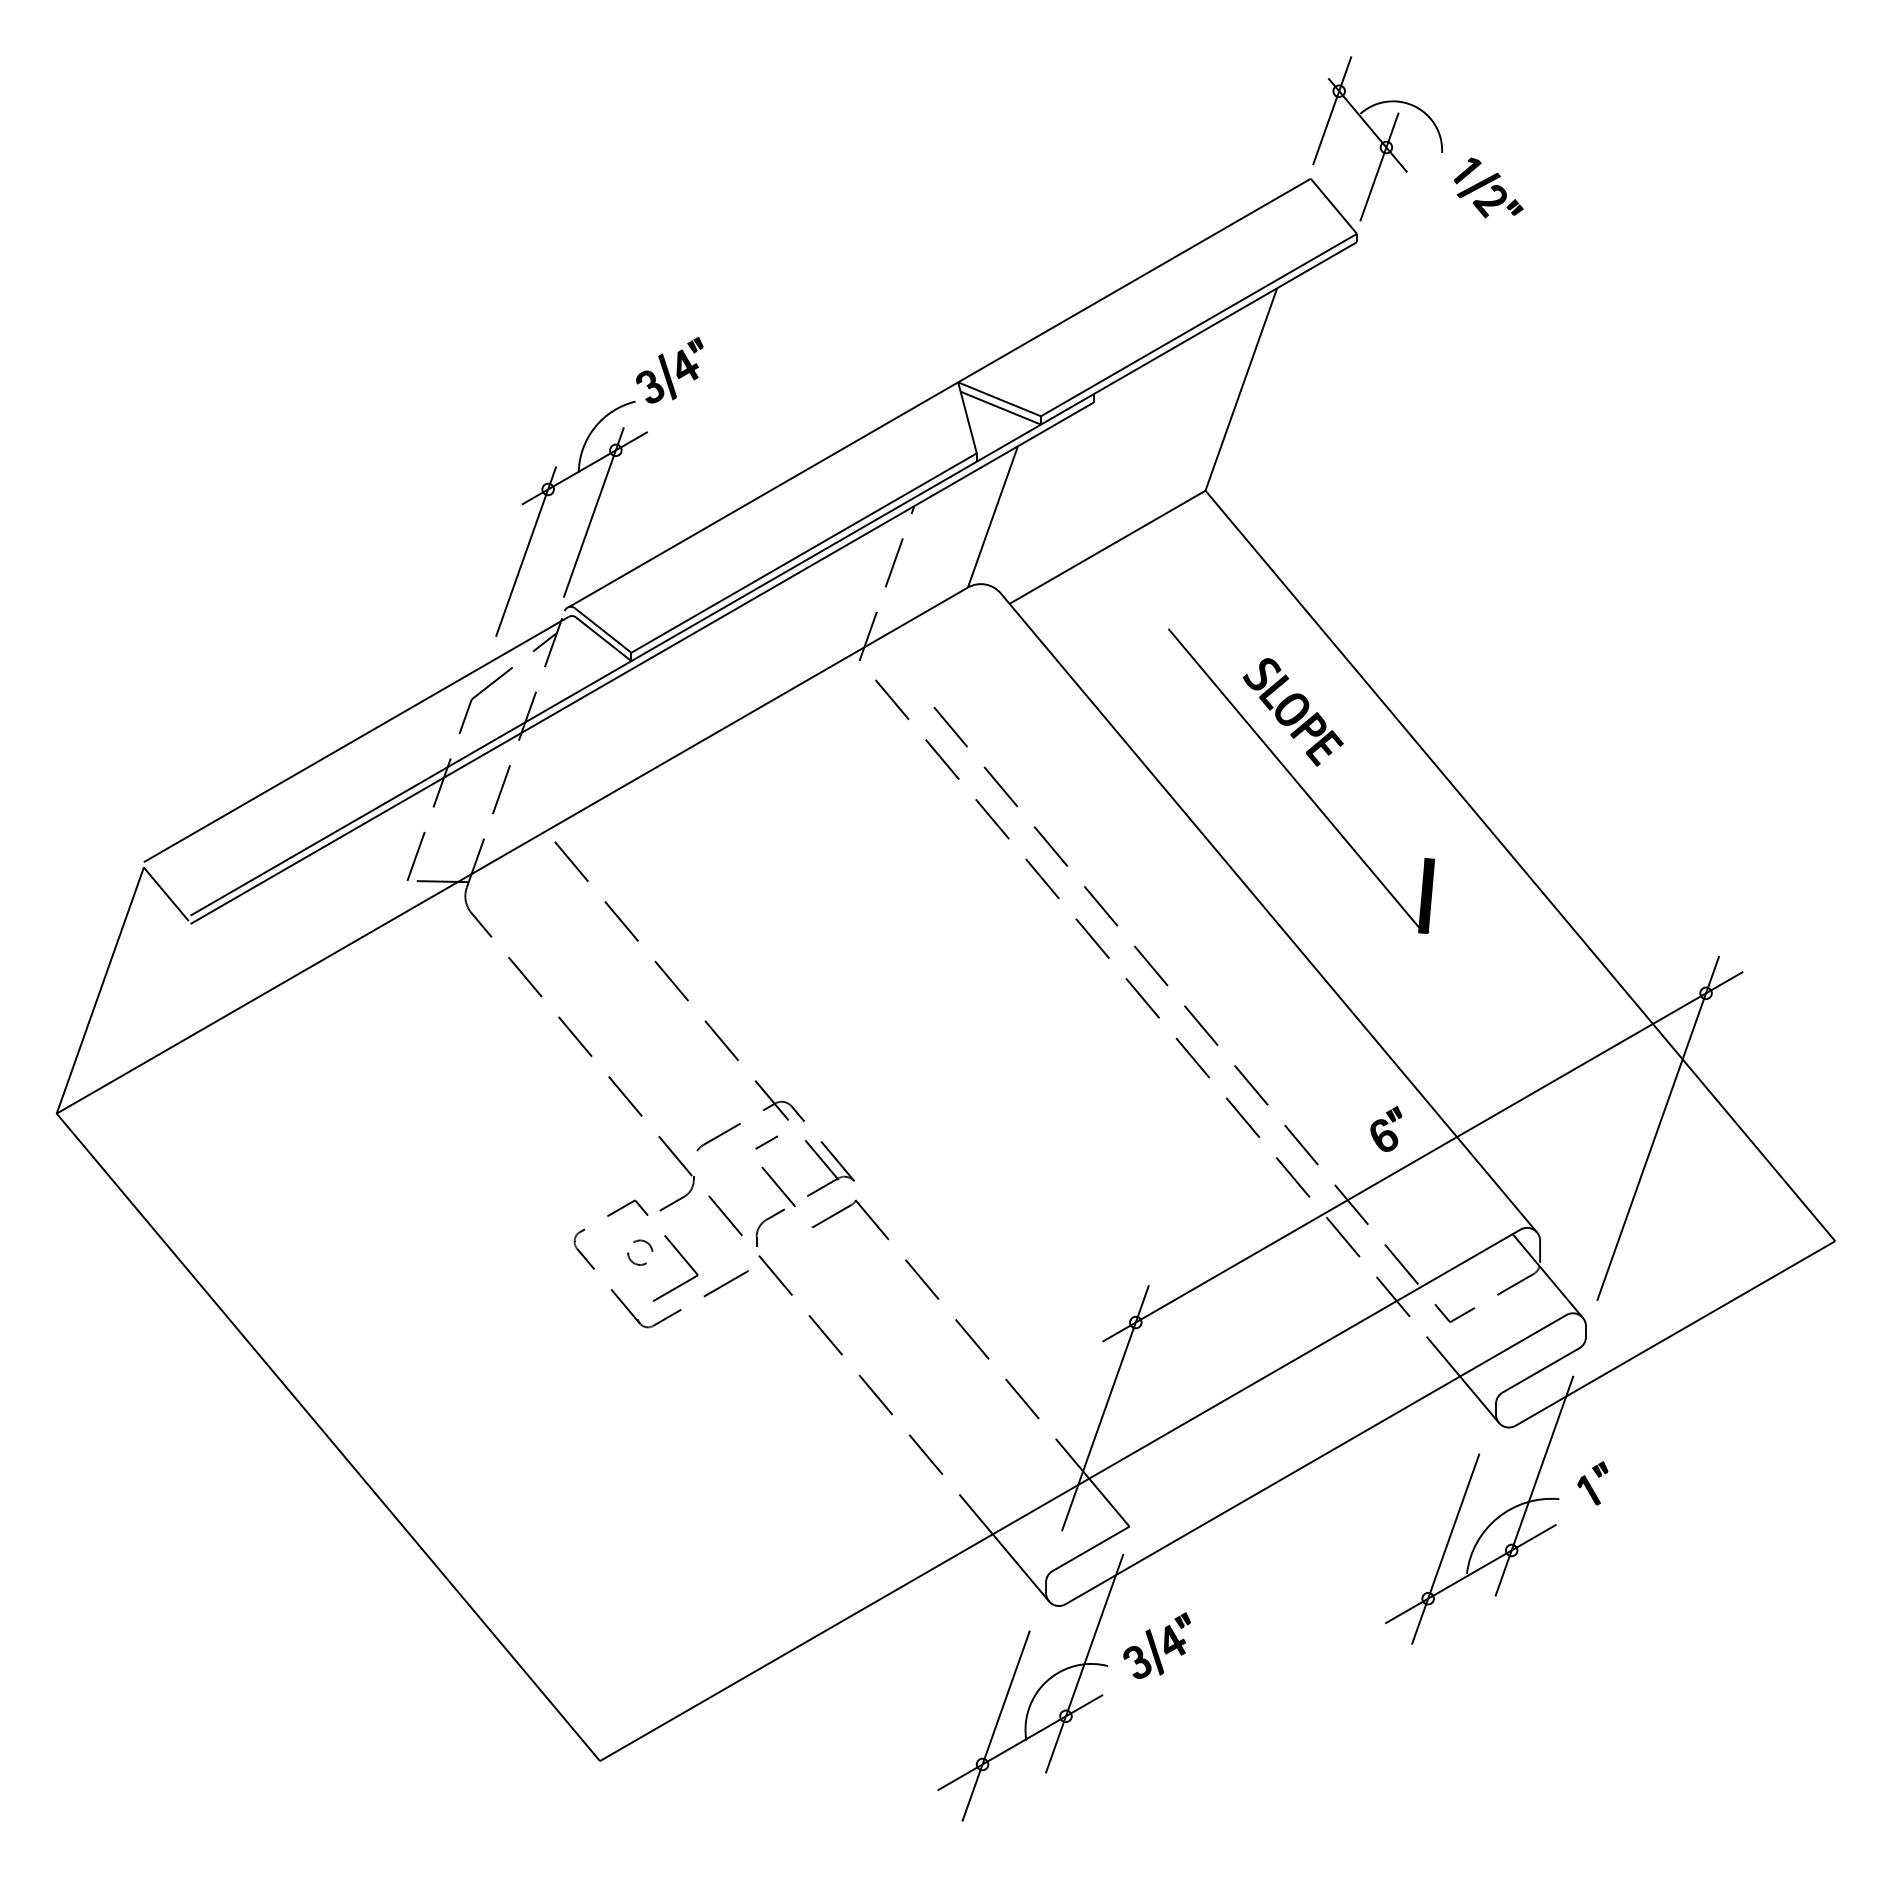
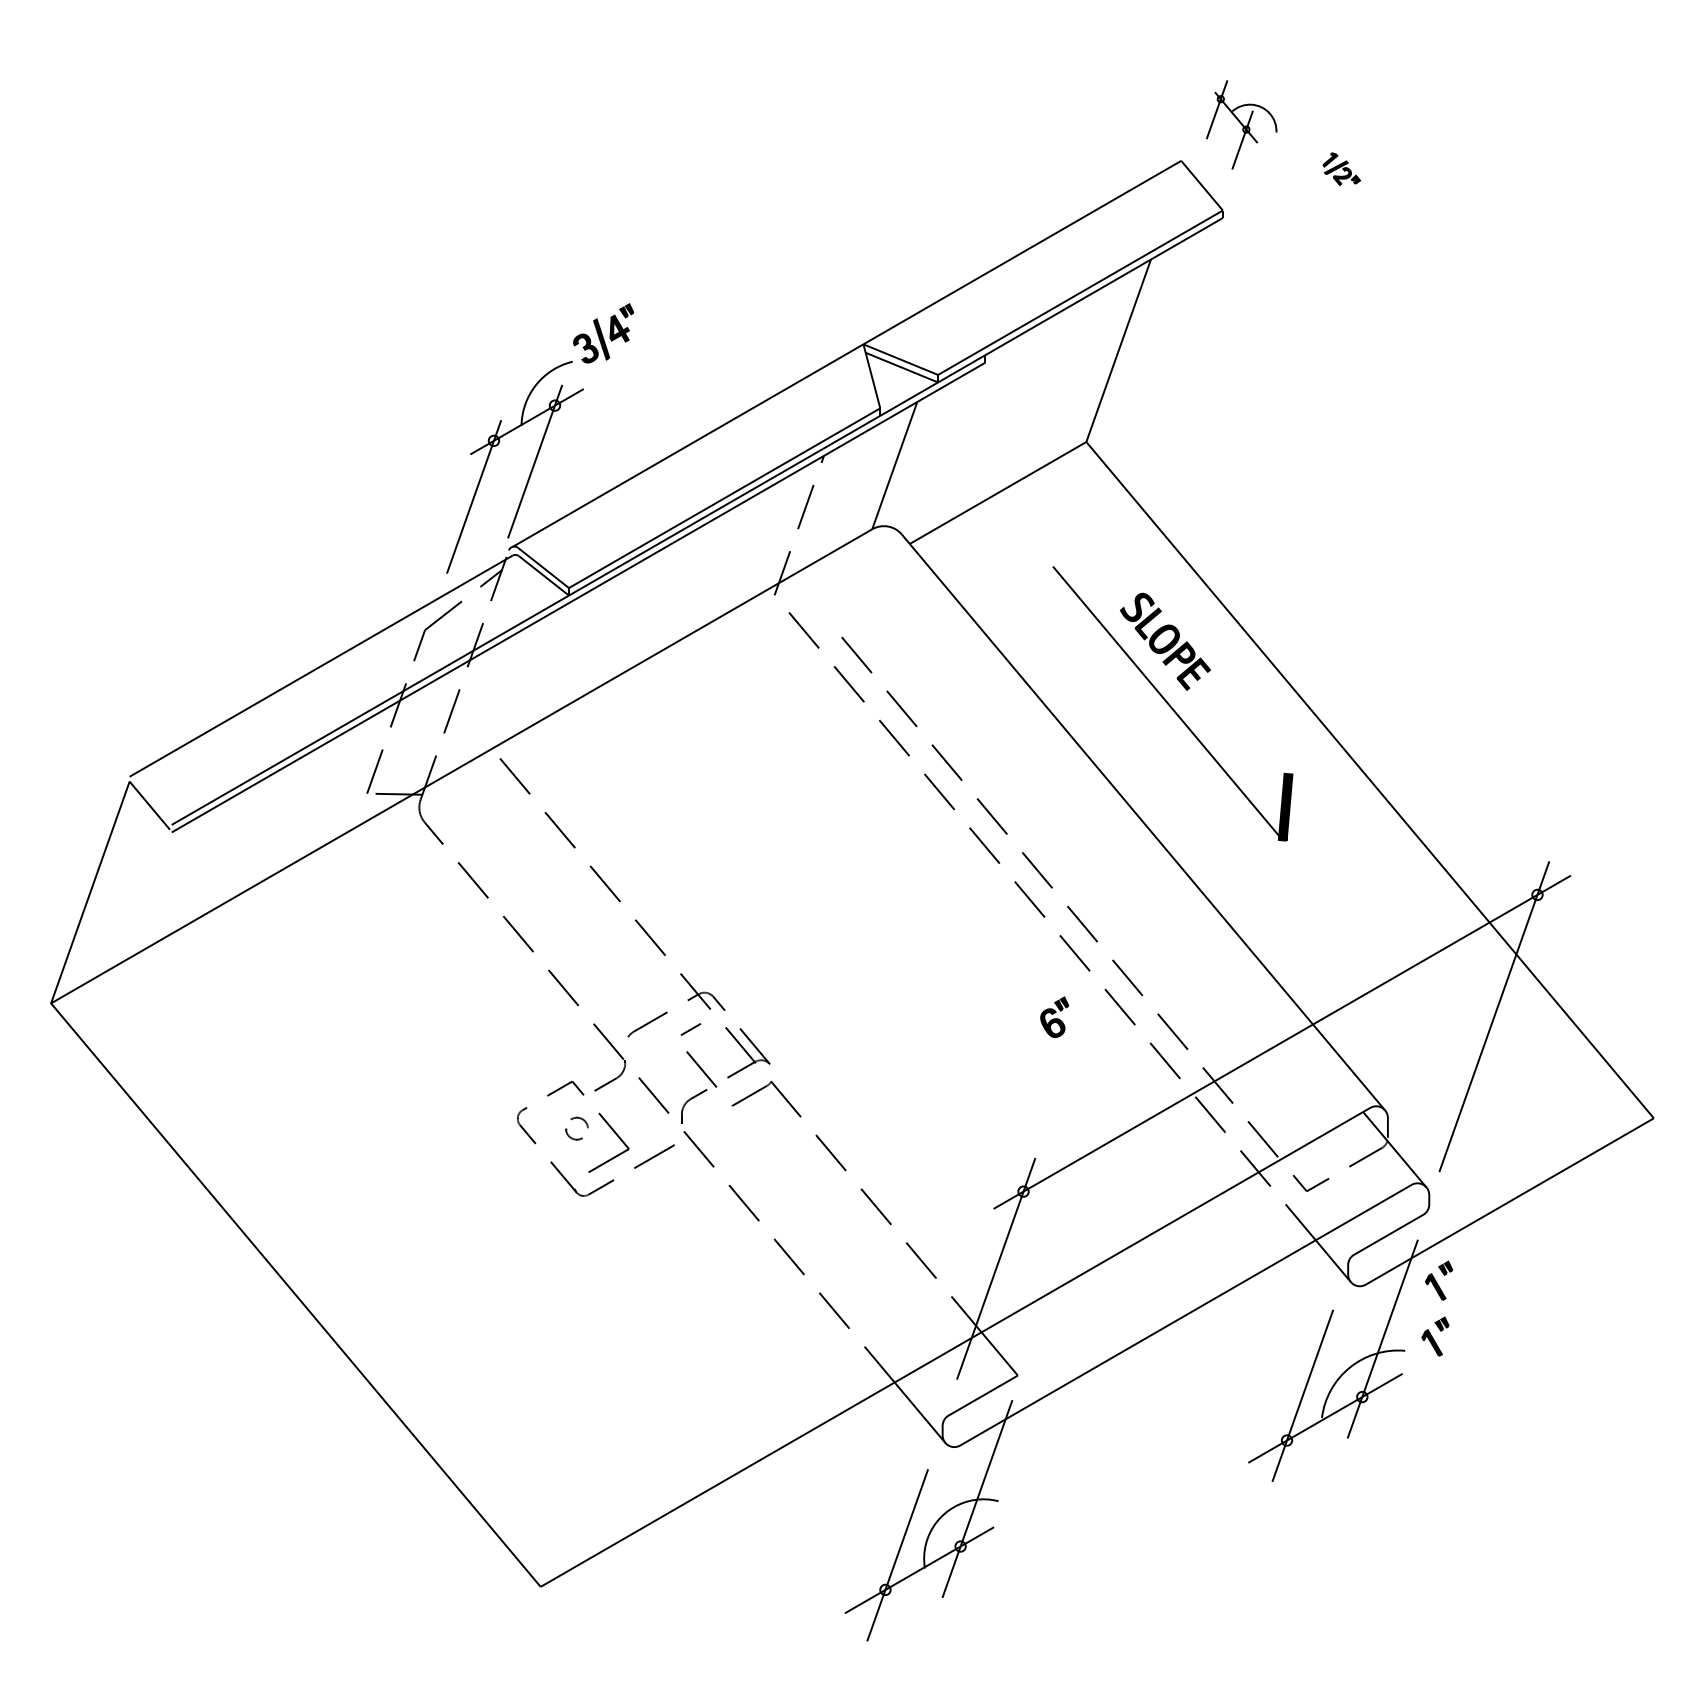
part: (1377, 138) -> (1241, 124), size x0.6
part: (1488, 187) -> (1341, 168), size x0.6
part: (1386, 1128) -> (1054, 1016), moved
part: (1596, 1421) -> (1438, 1280), added
part: (1156, 1645) -> (1042, 1482), removed

